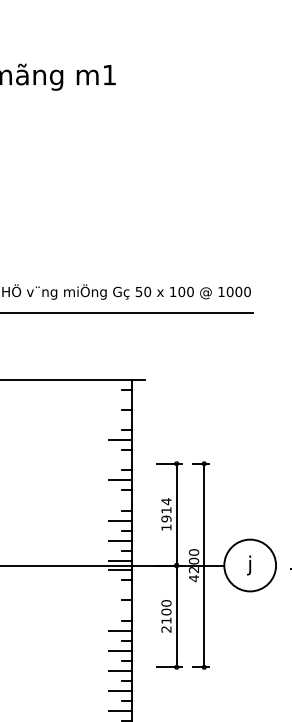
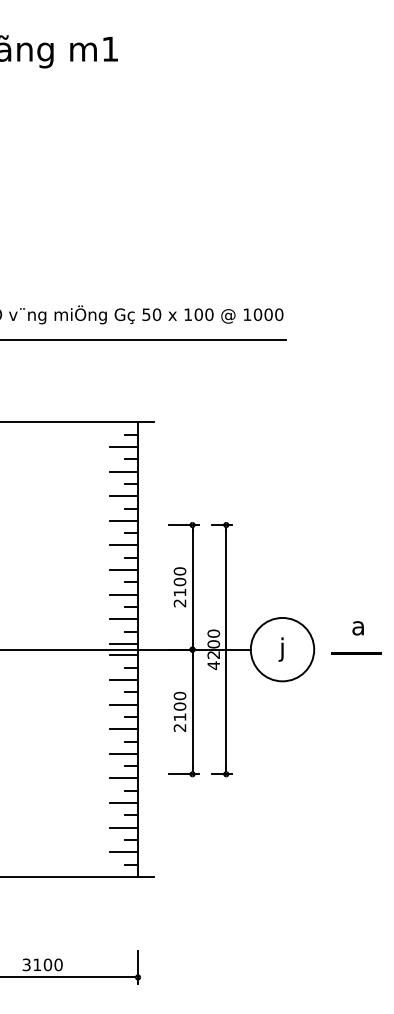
line: (121, 399) -> (124, 446), added
line: (121, 420) -> (124, 471), added
line: (121, 460) -> (124, 520), added
line: (121, 500) -> (124, 570), added
text: (166, 514) -> (179, 587), 1914 -> 2100
line: (121, 590) -> (124, 680), added
line: (121, 610) -> (124, 704), added

